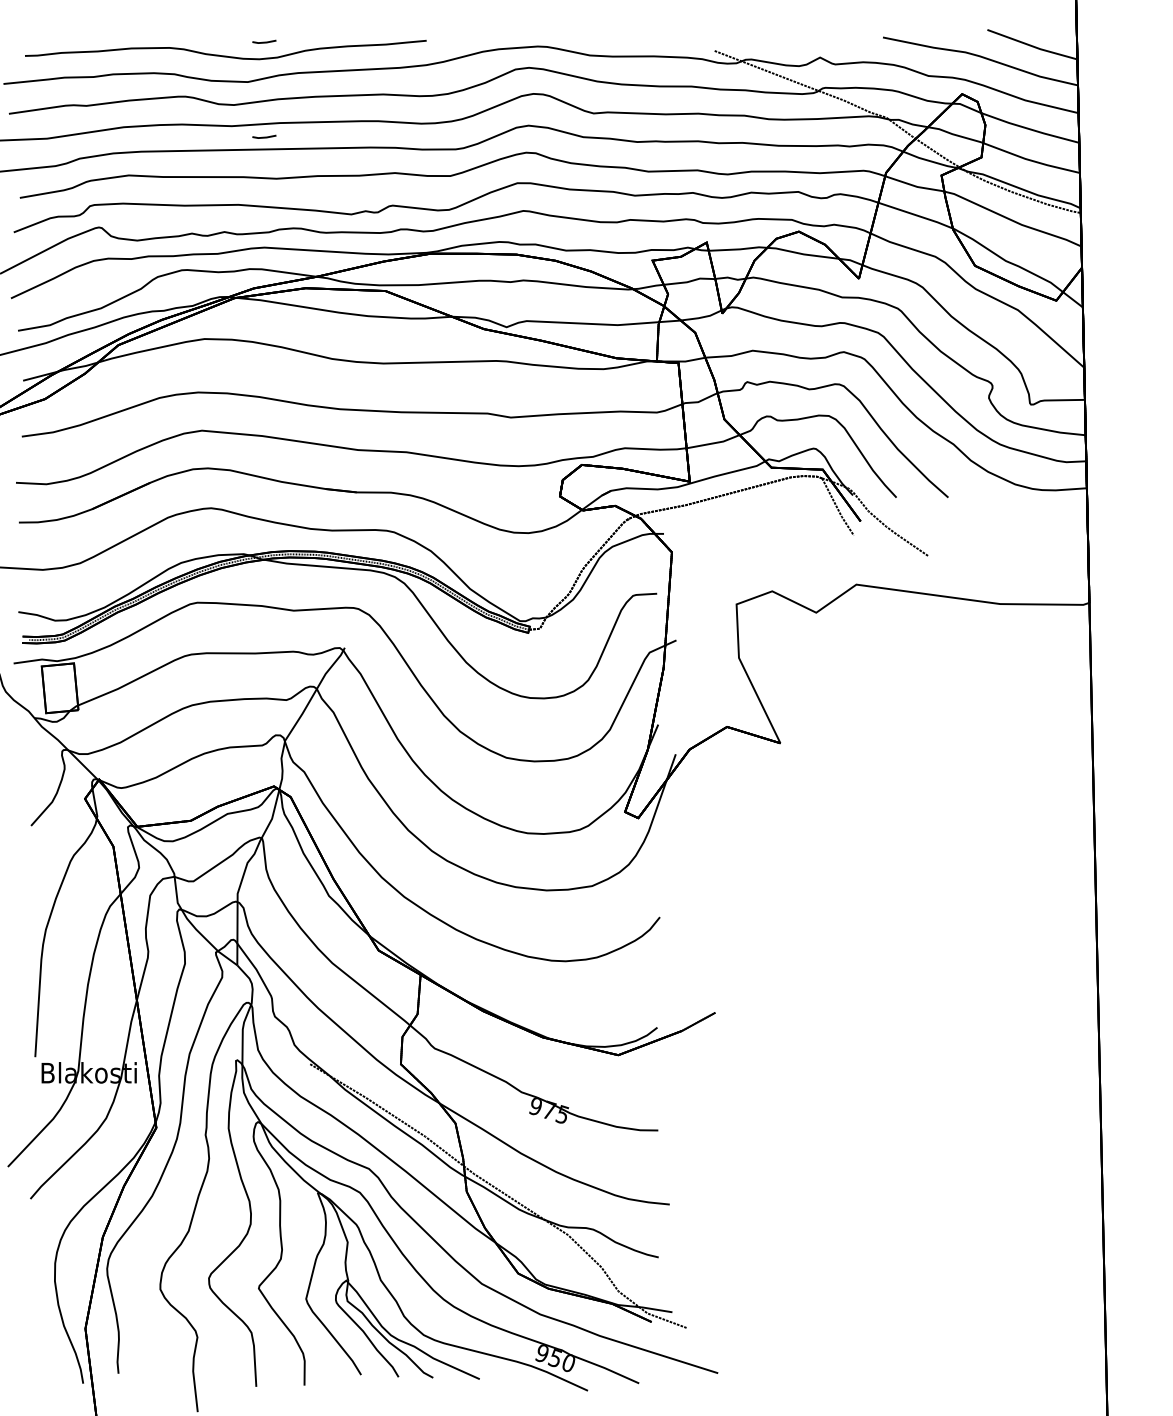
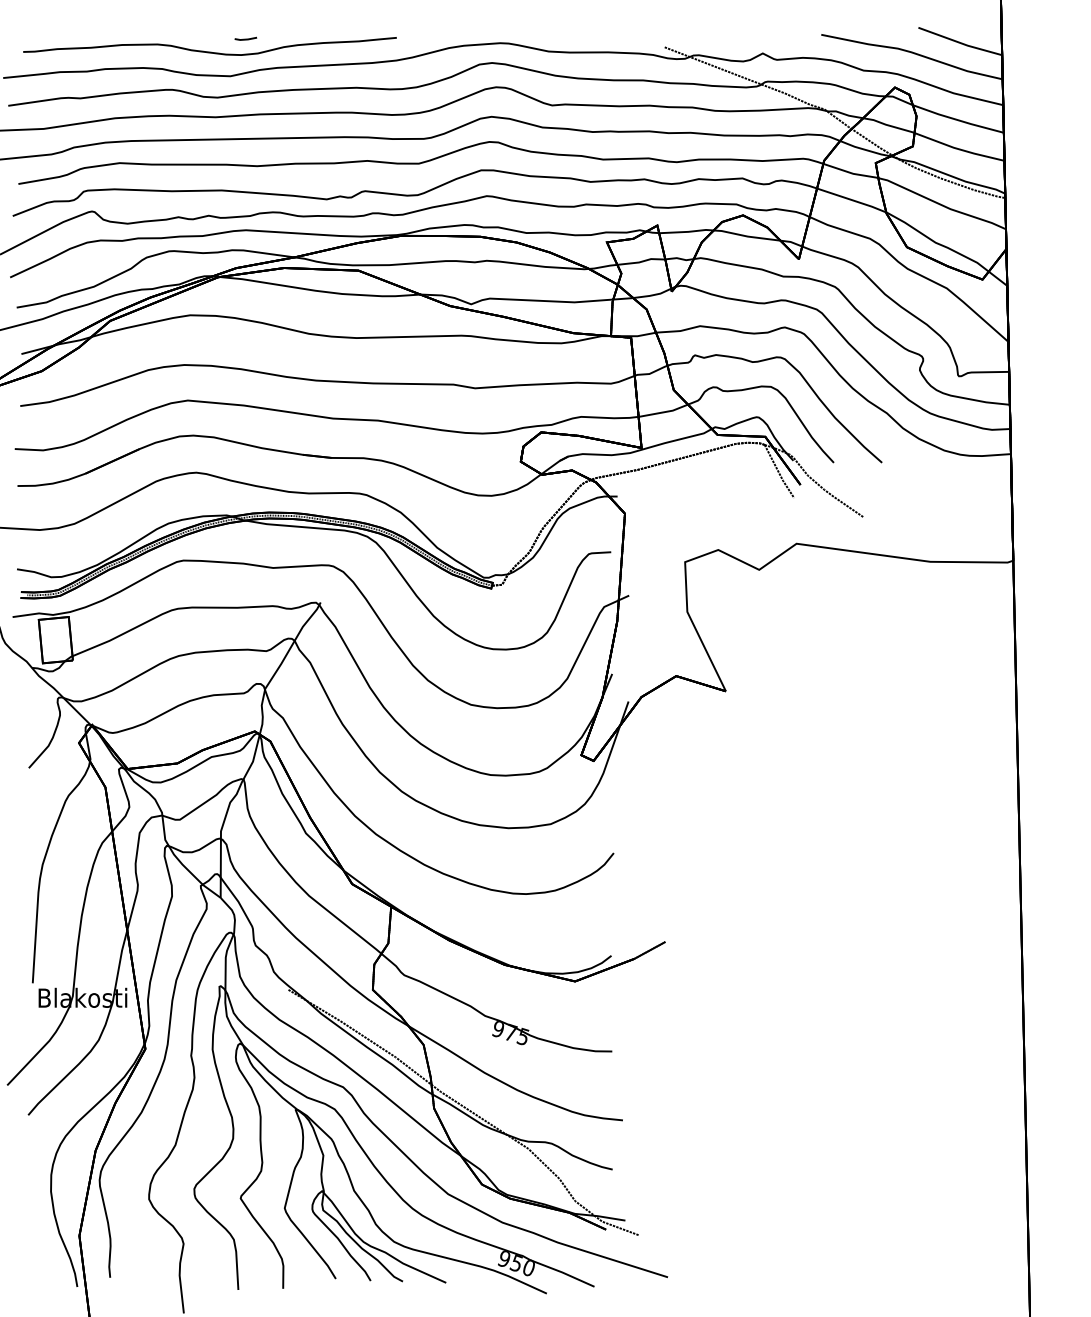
line: (264, 136) -> (245, 126), removed

